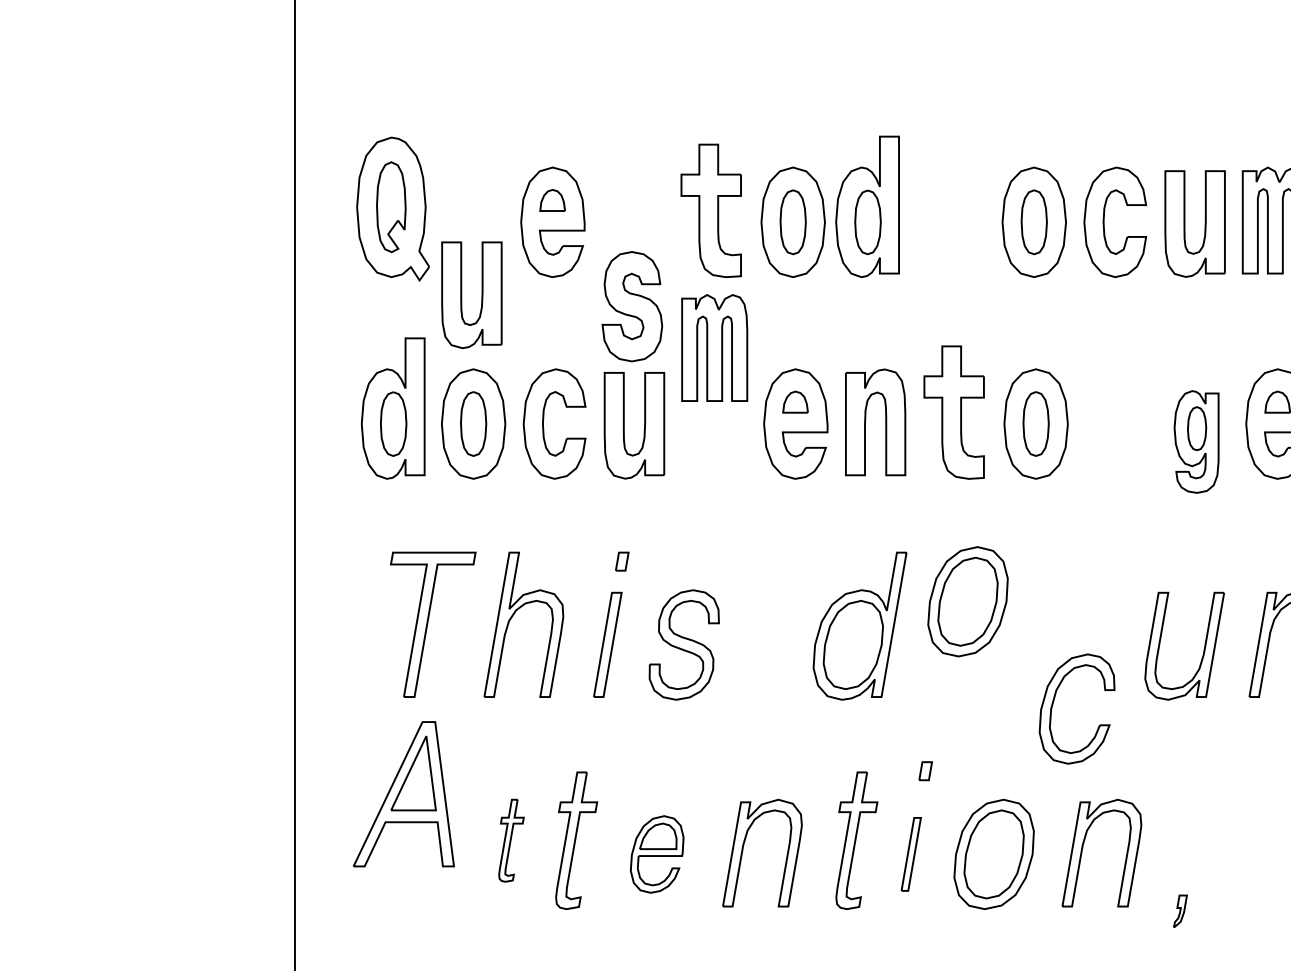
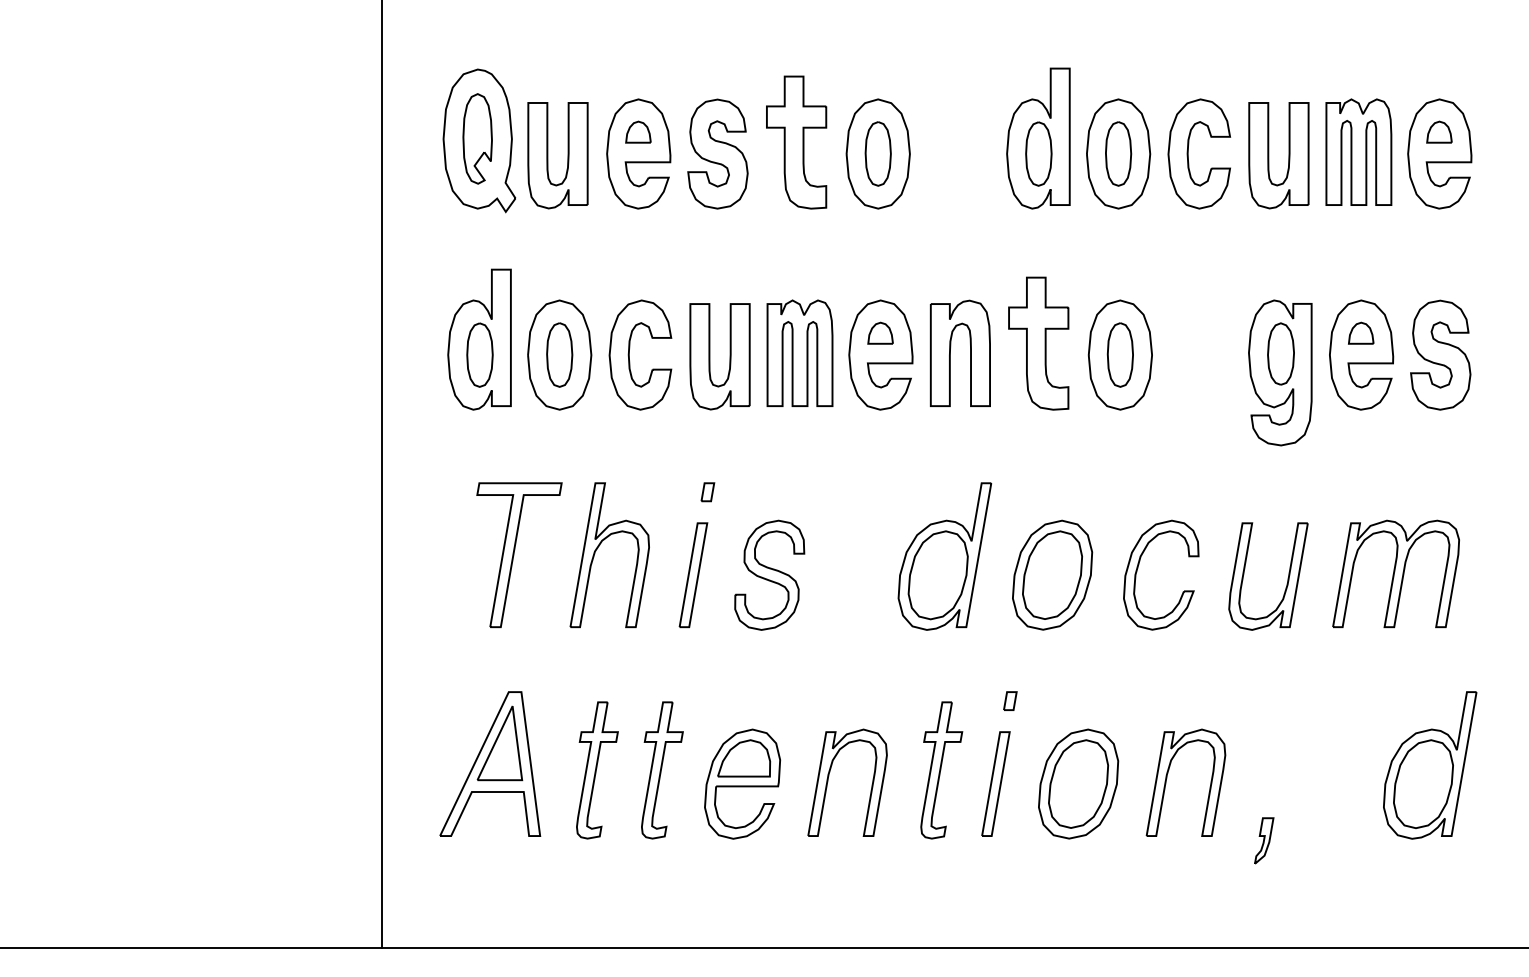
part: (867, 206) -> (1038, 138), moved
part: (462, 295) -> (548, 155), moved
part: (631, 306) -> (717, 153), moved
part: (714, 347) -> (799, 352), moved
part: (1196, 441) -> (1280, 372), size x1.43
part: (967, 601) -> (1052, 574), moved
part: (1054, 702) -> (1138, 568), moved
part: (404, 793) -> (490, 763), moved
part: (511, 840) -> (597, 770), size x1.67
part: (656, 853) -> (742, 783), size x1.43
part: (910, 853) -> (995, 783), size x1.43
part: (1180, 911) -> (1264, 840), size x1.43

